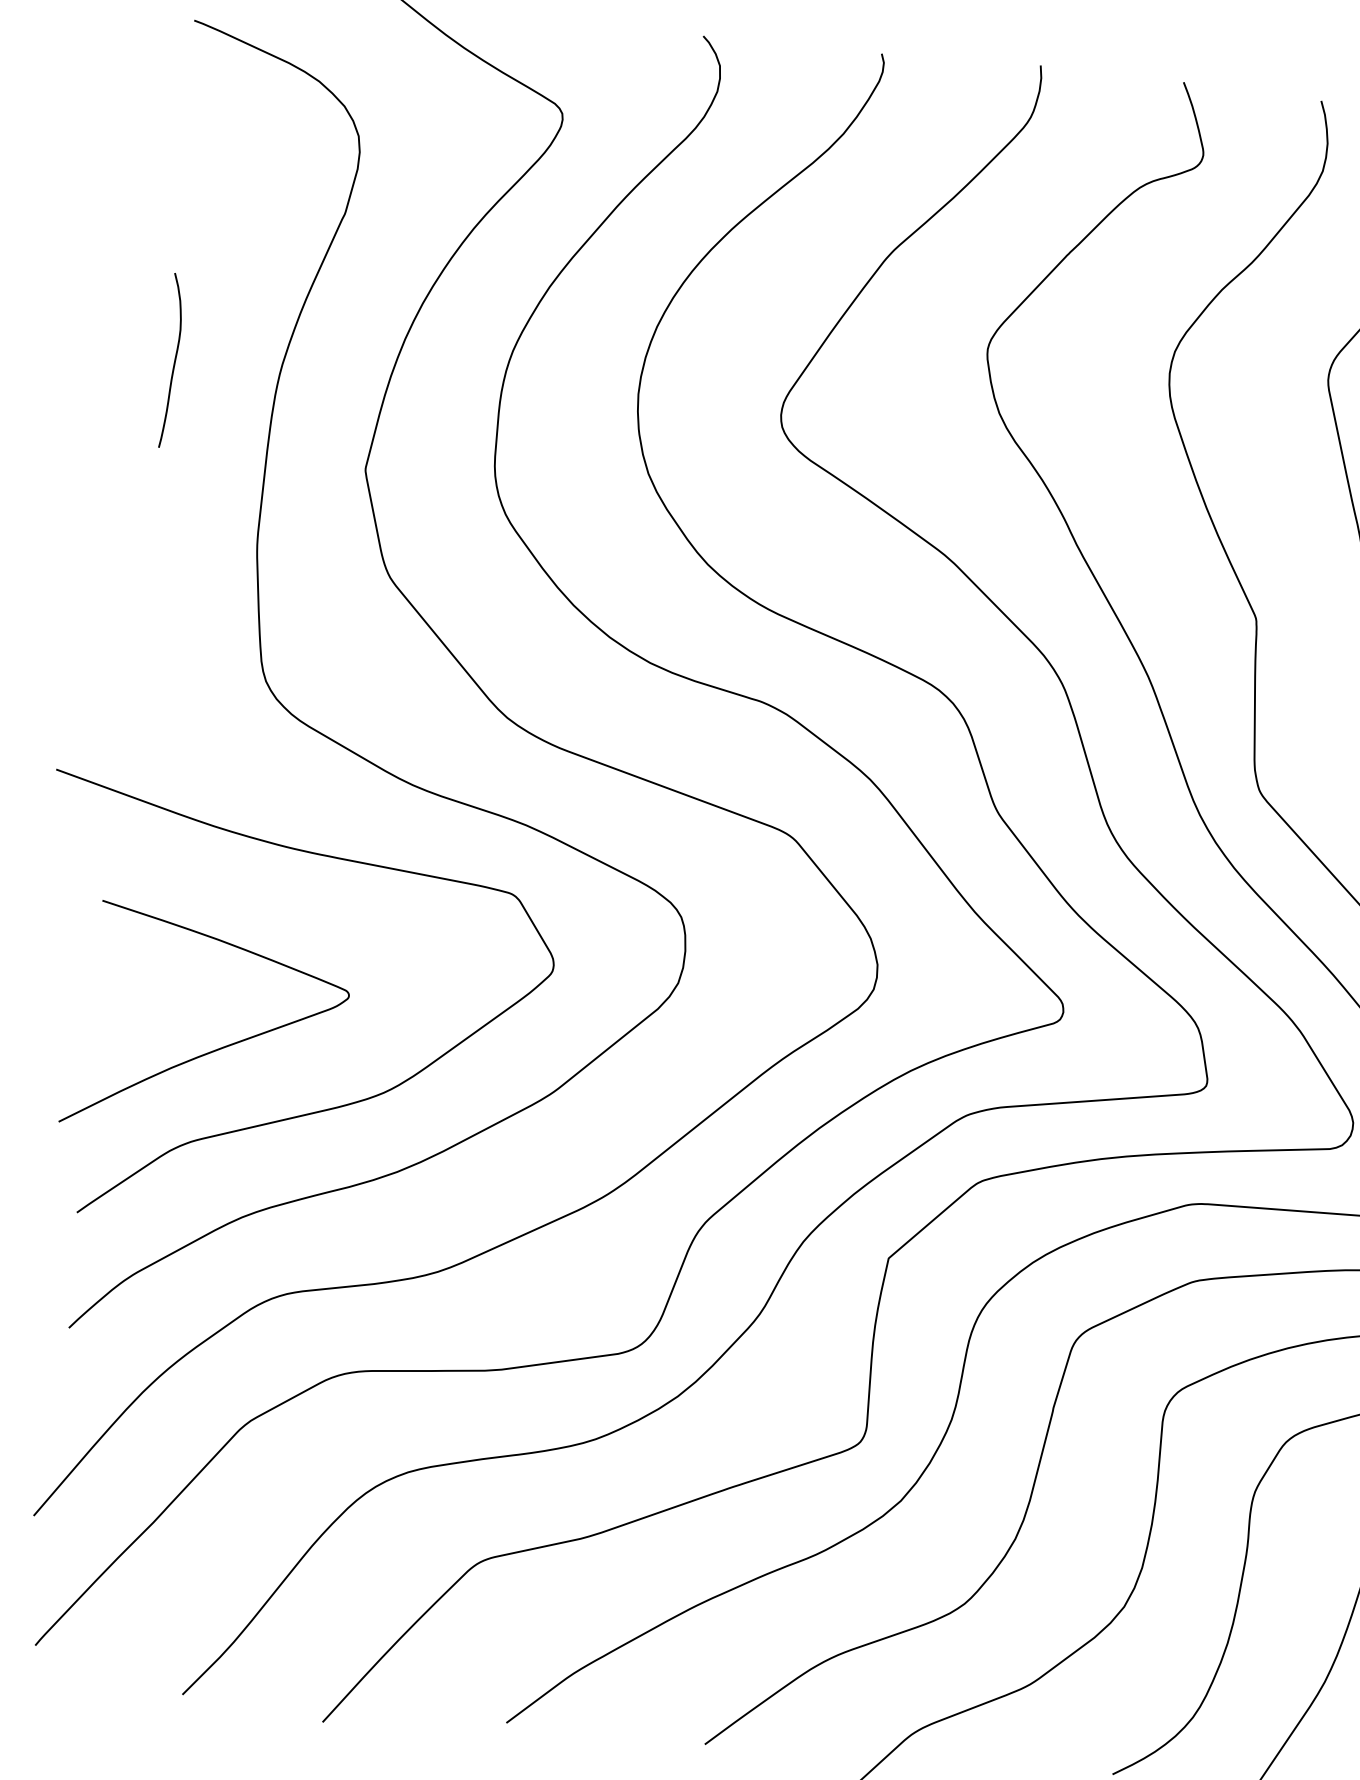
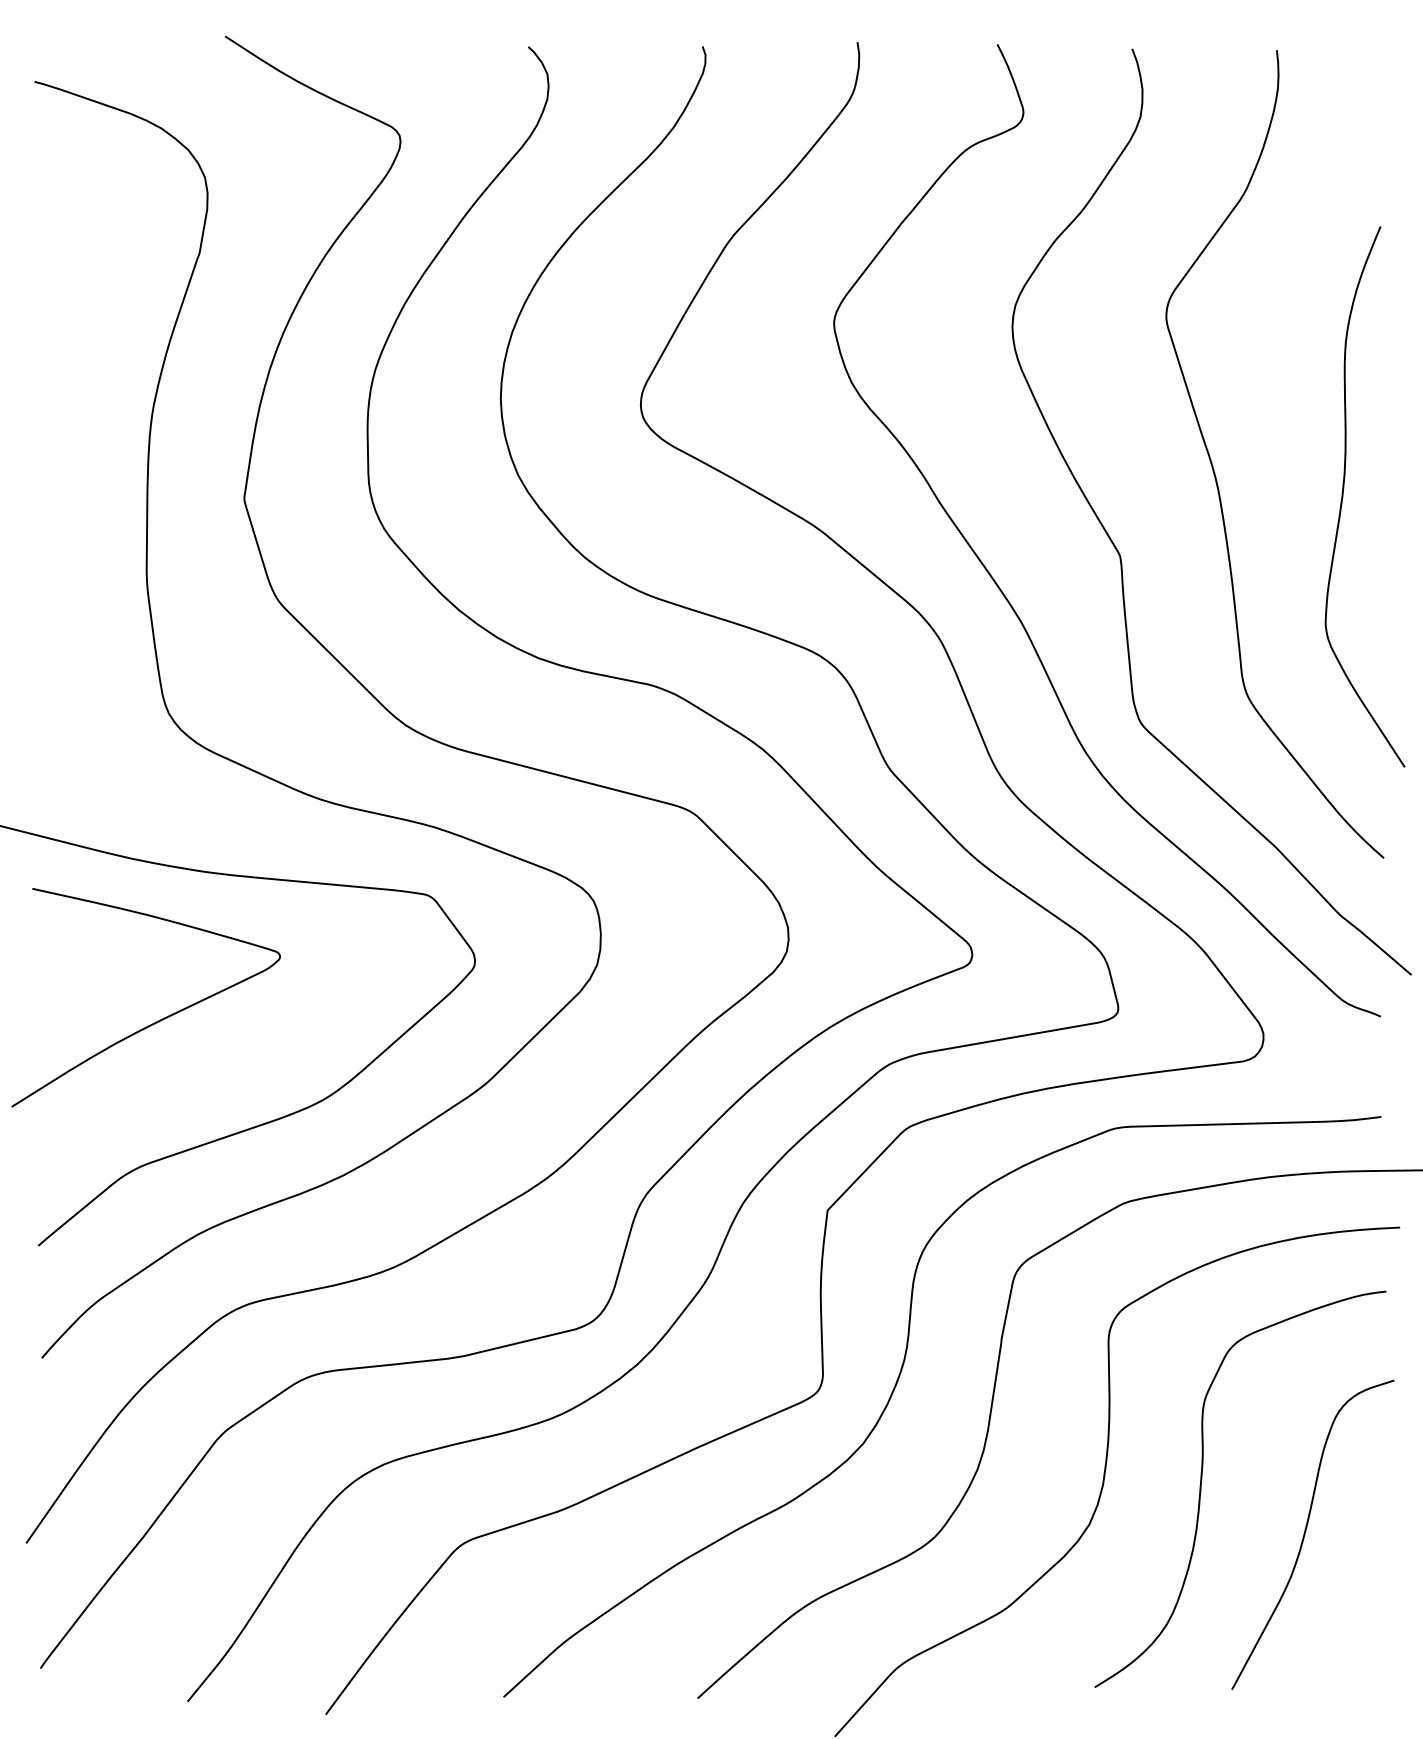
curve: (174, 360) -> (48, 412), removed
curve: (215, 1049) -> (156, 1021), moved

